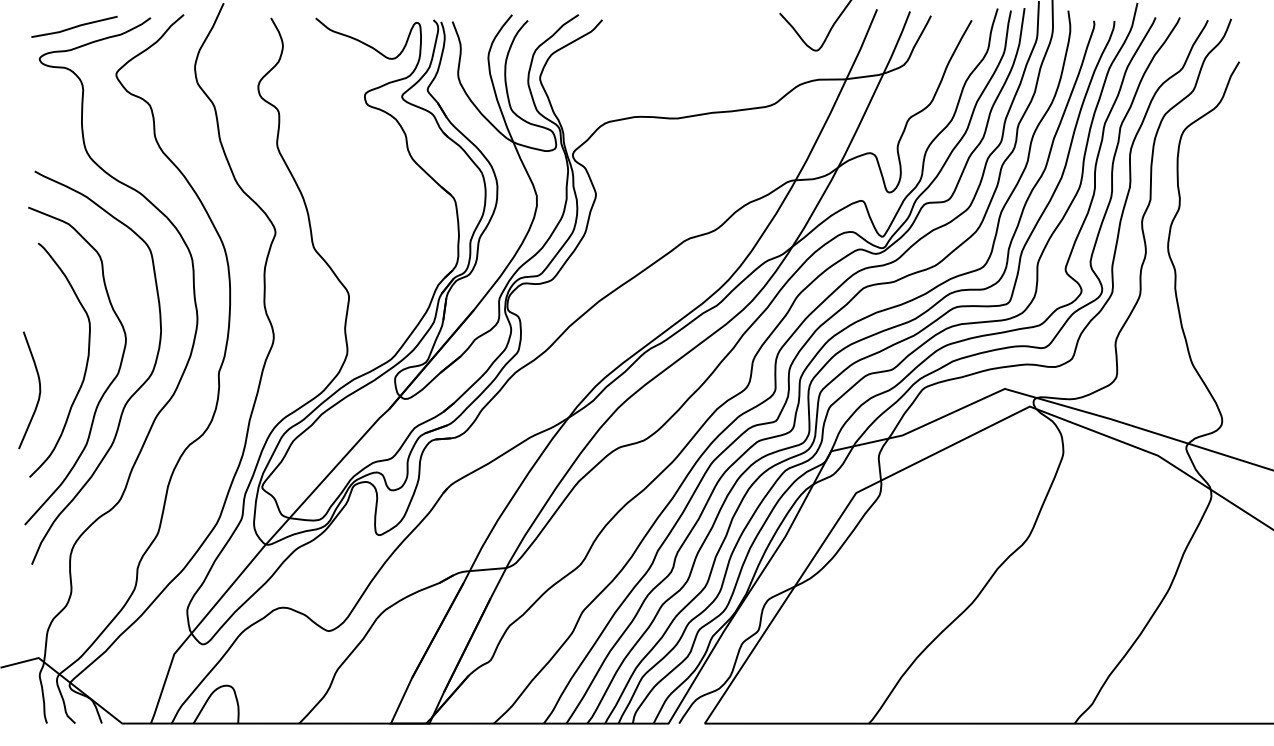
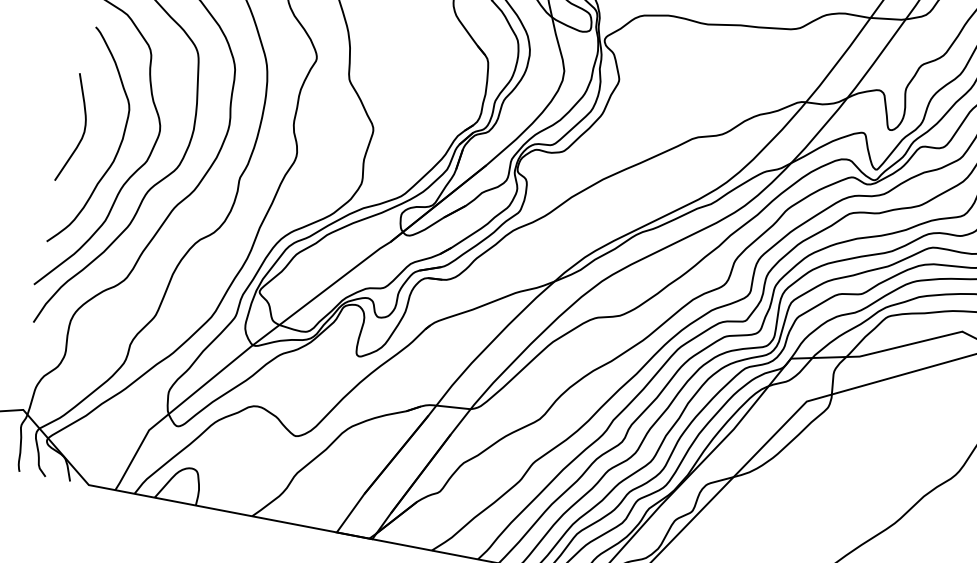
curve: (39, 390) -> (84, 130), moved

